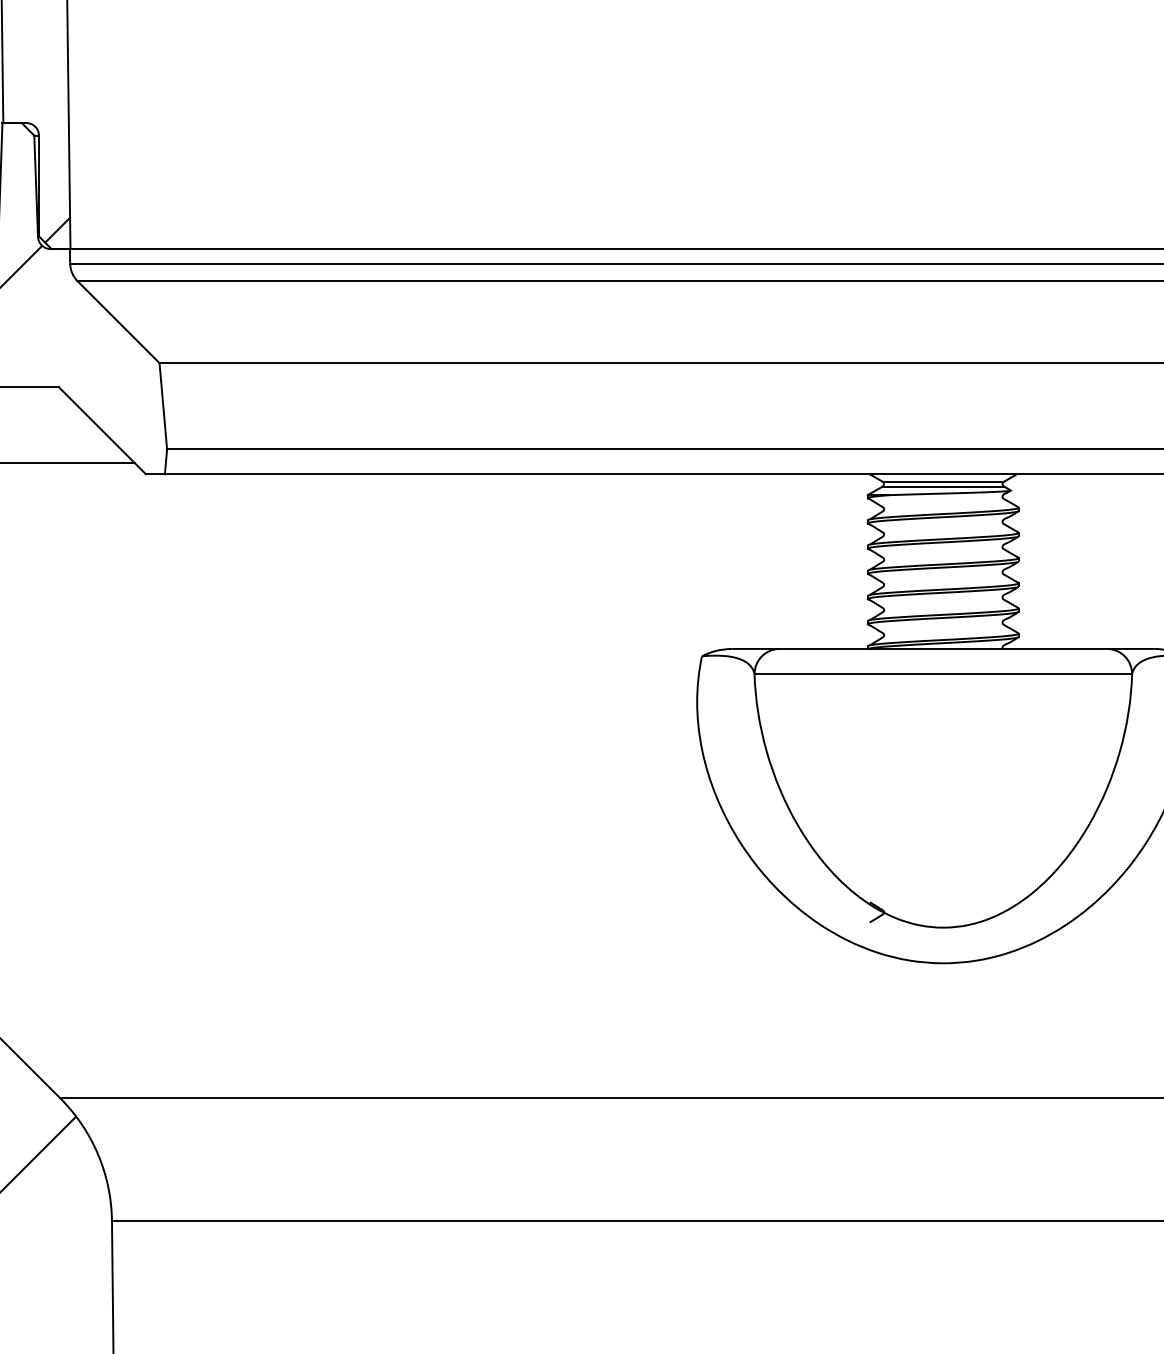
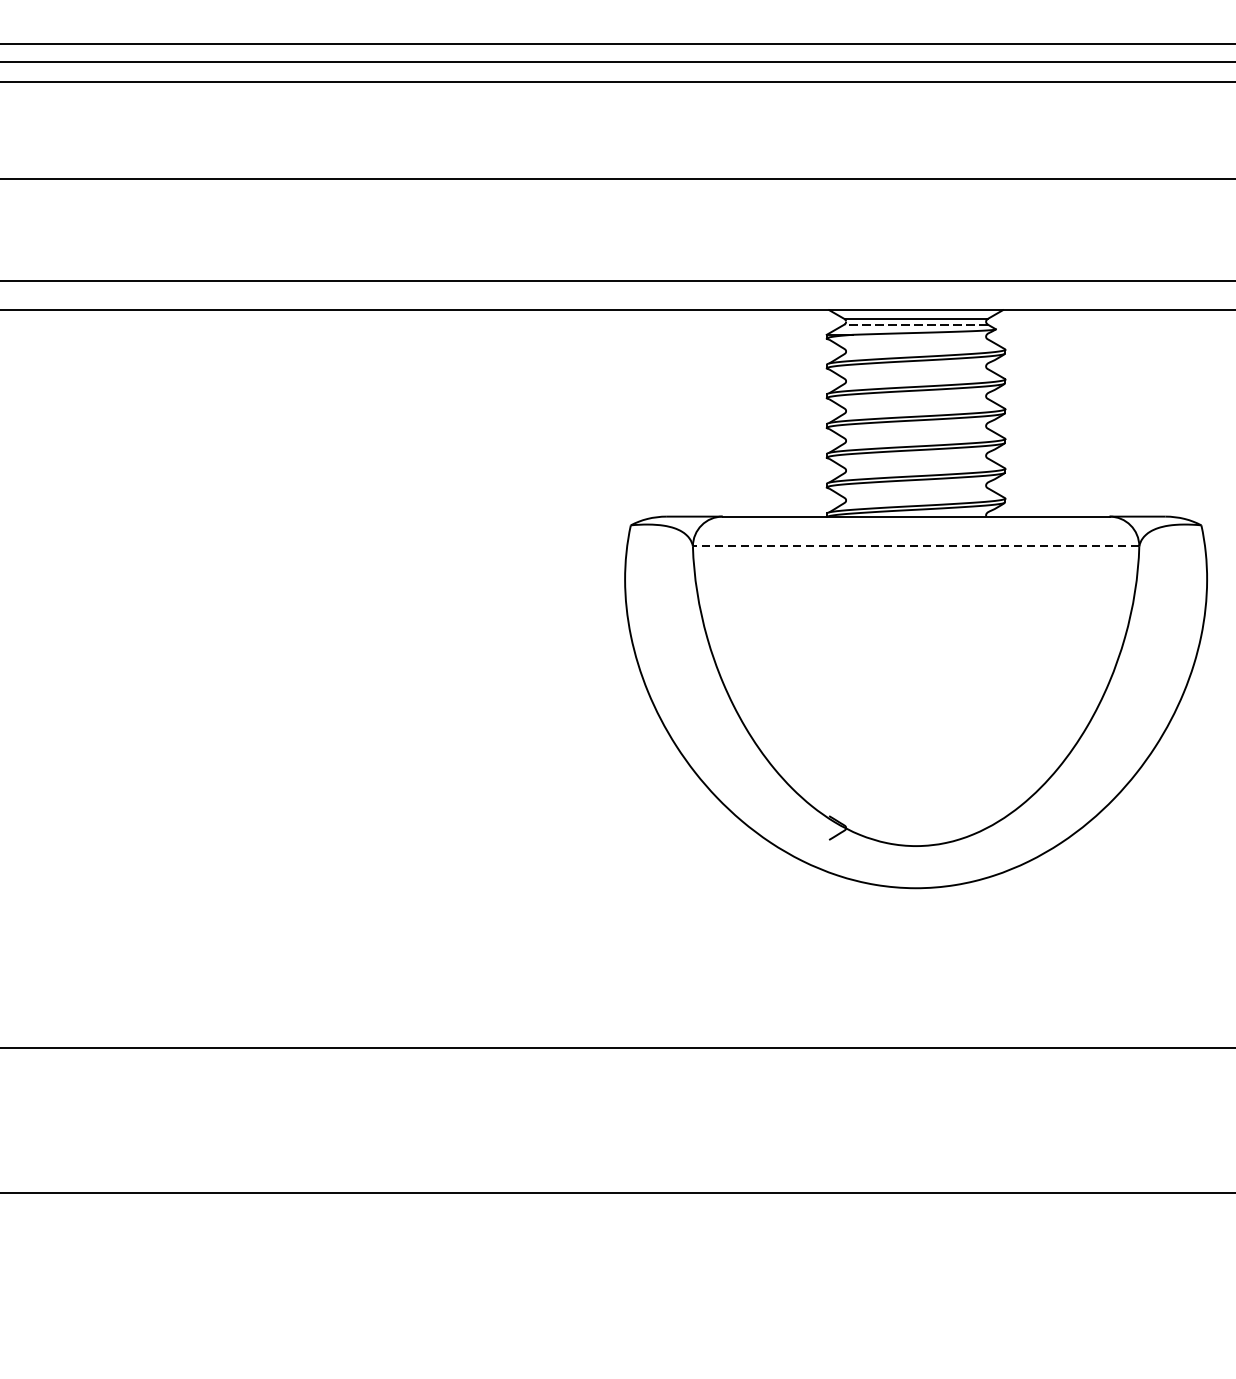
line: (943, 486) -> (916, 324), solid -> dashed
line: (943, 674) -> (916, 546), solid -> dashed

